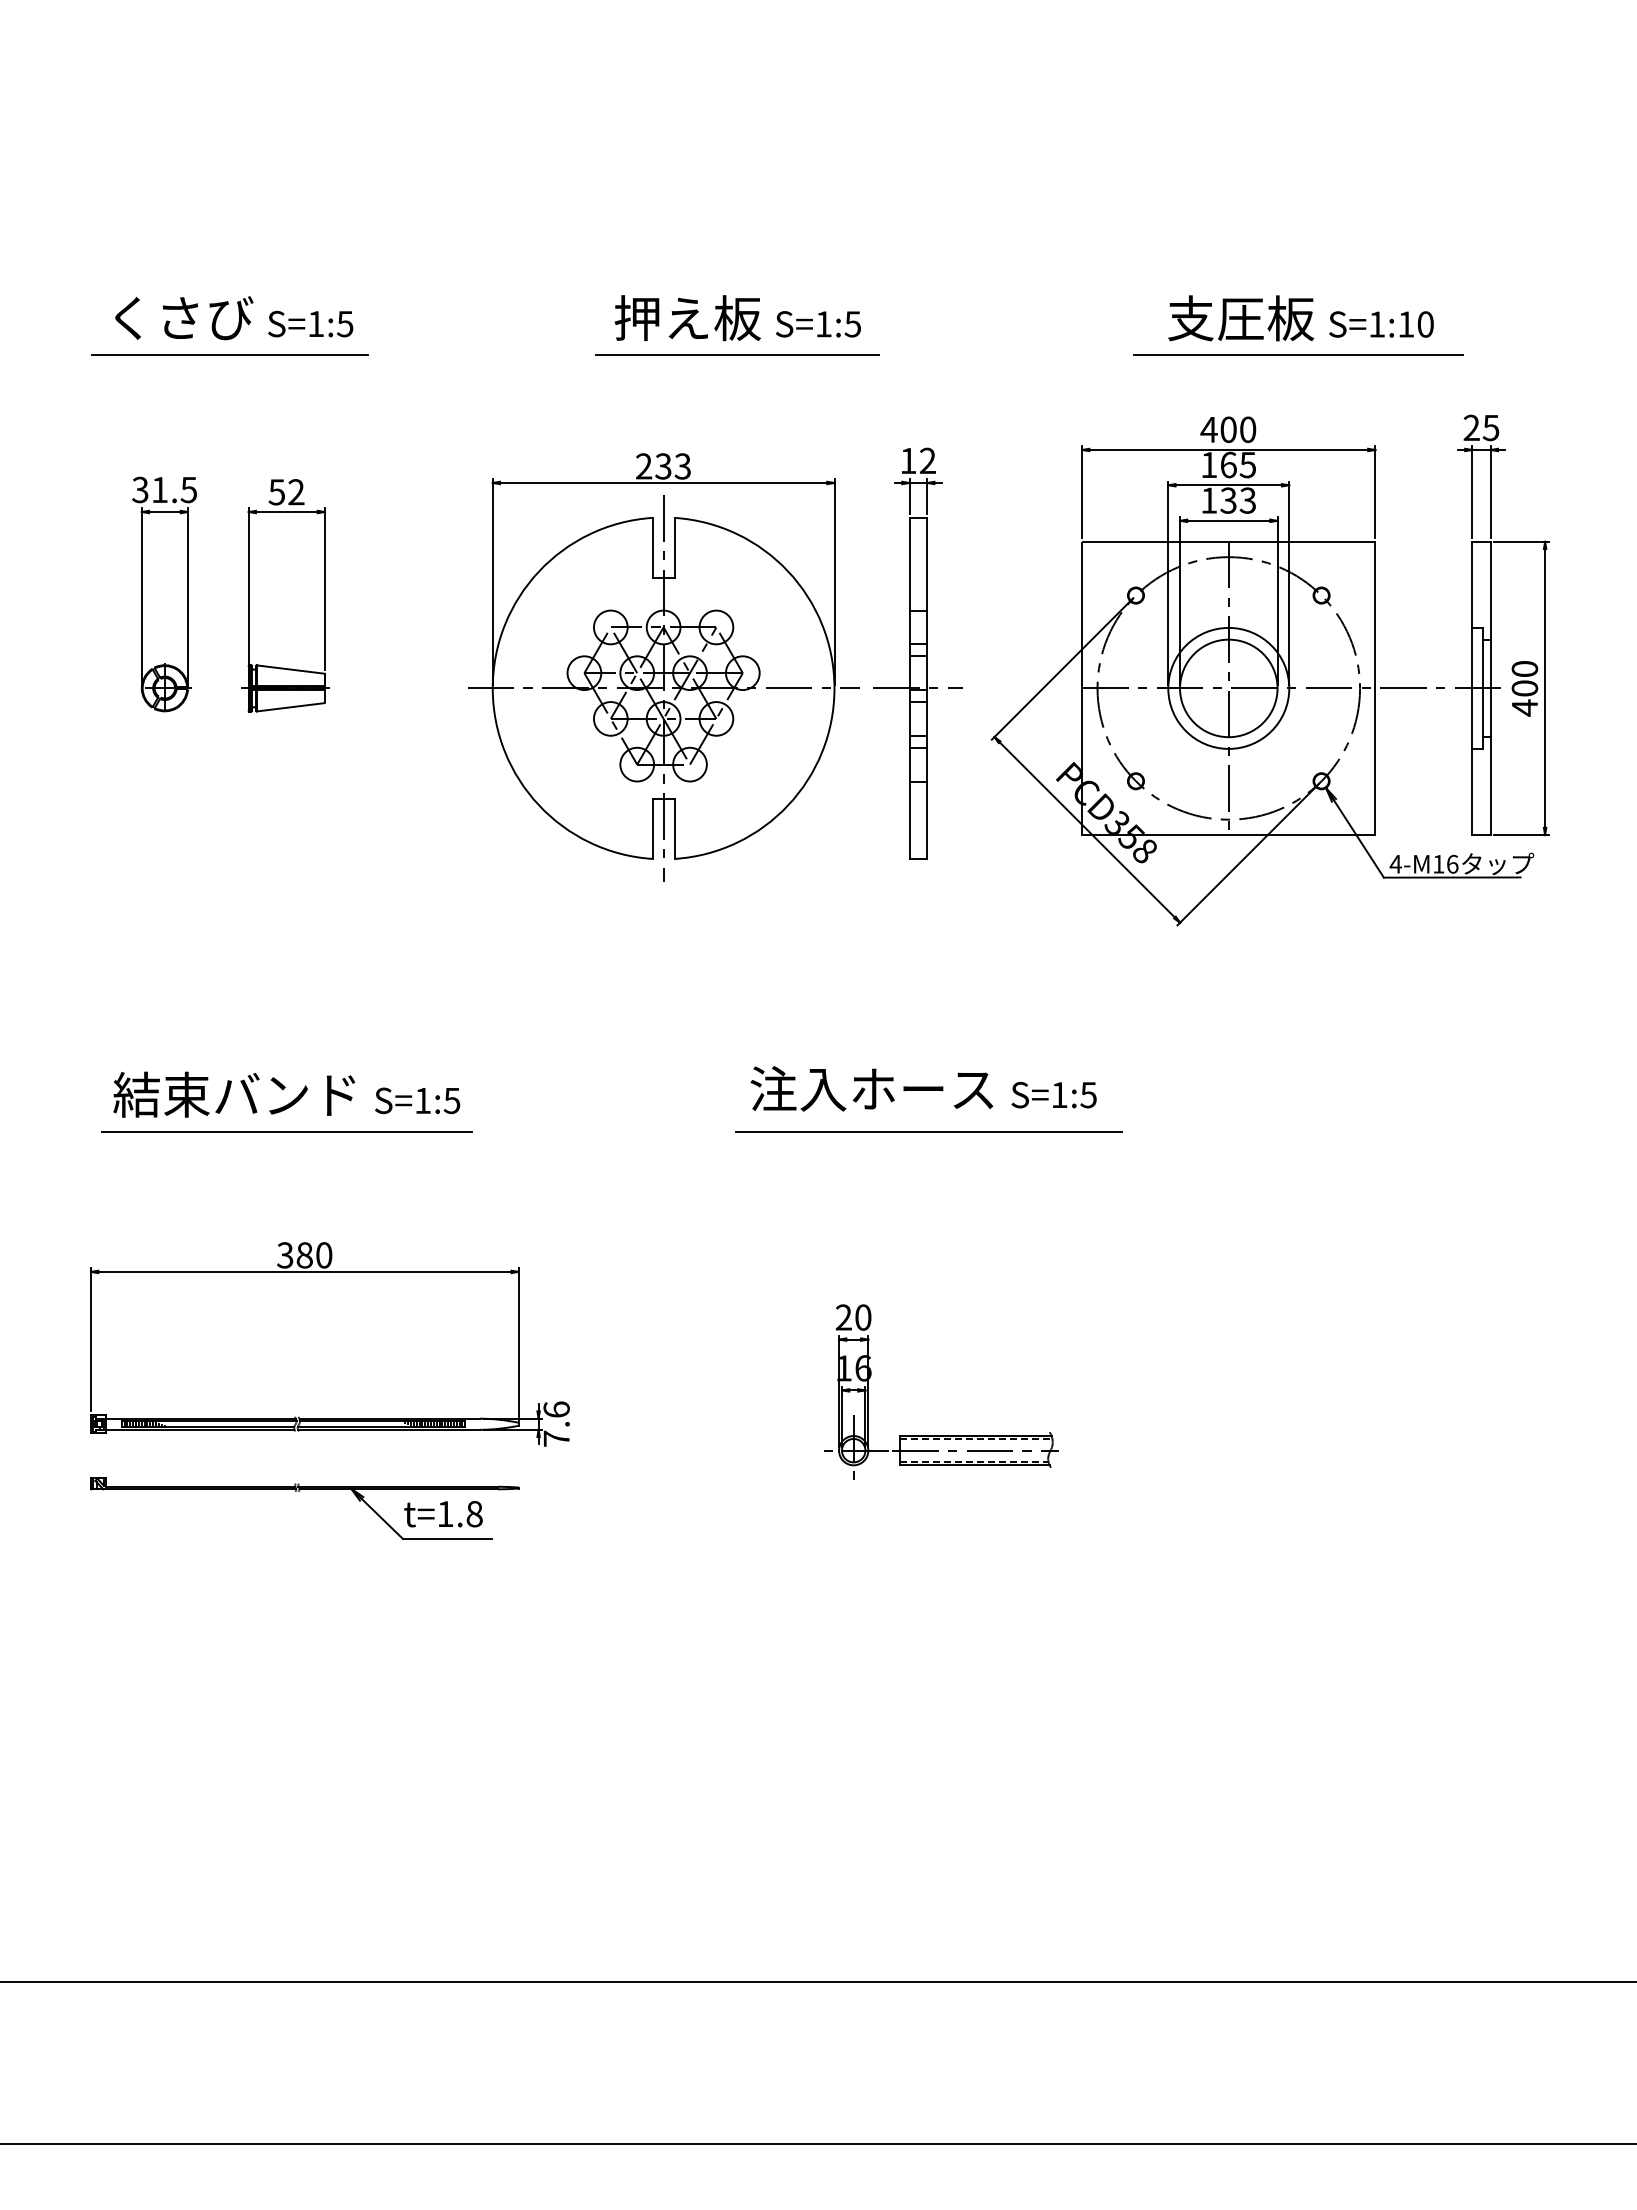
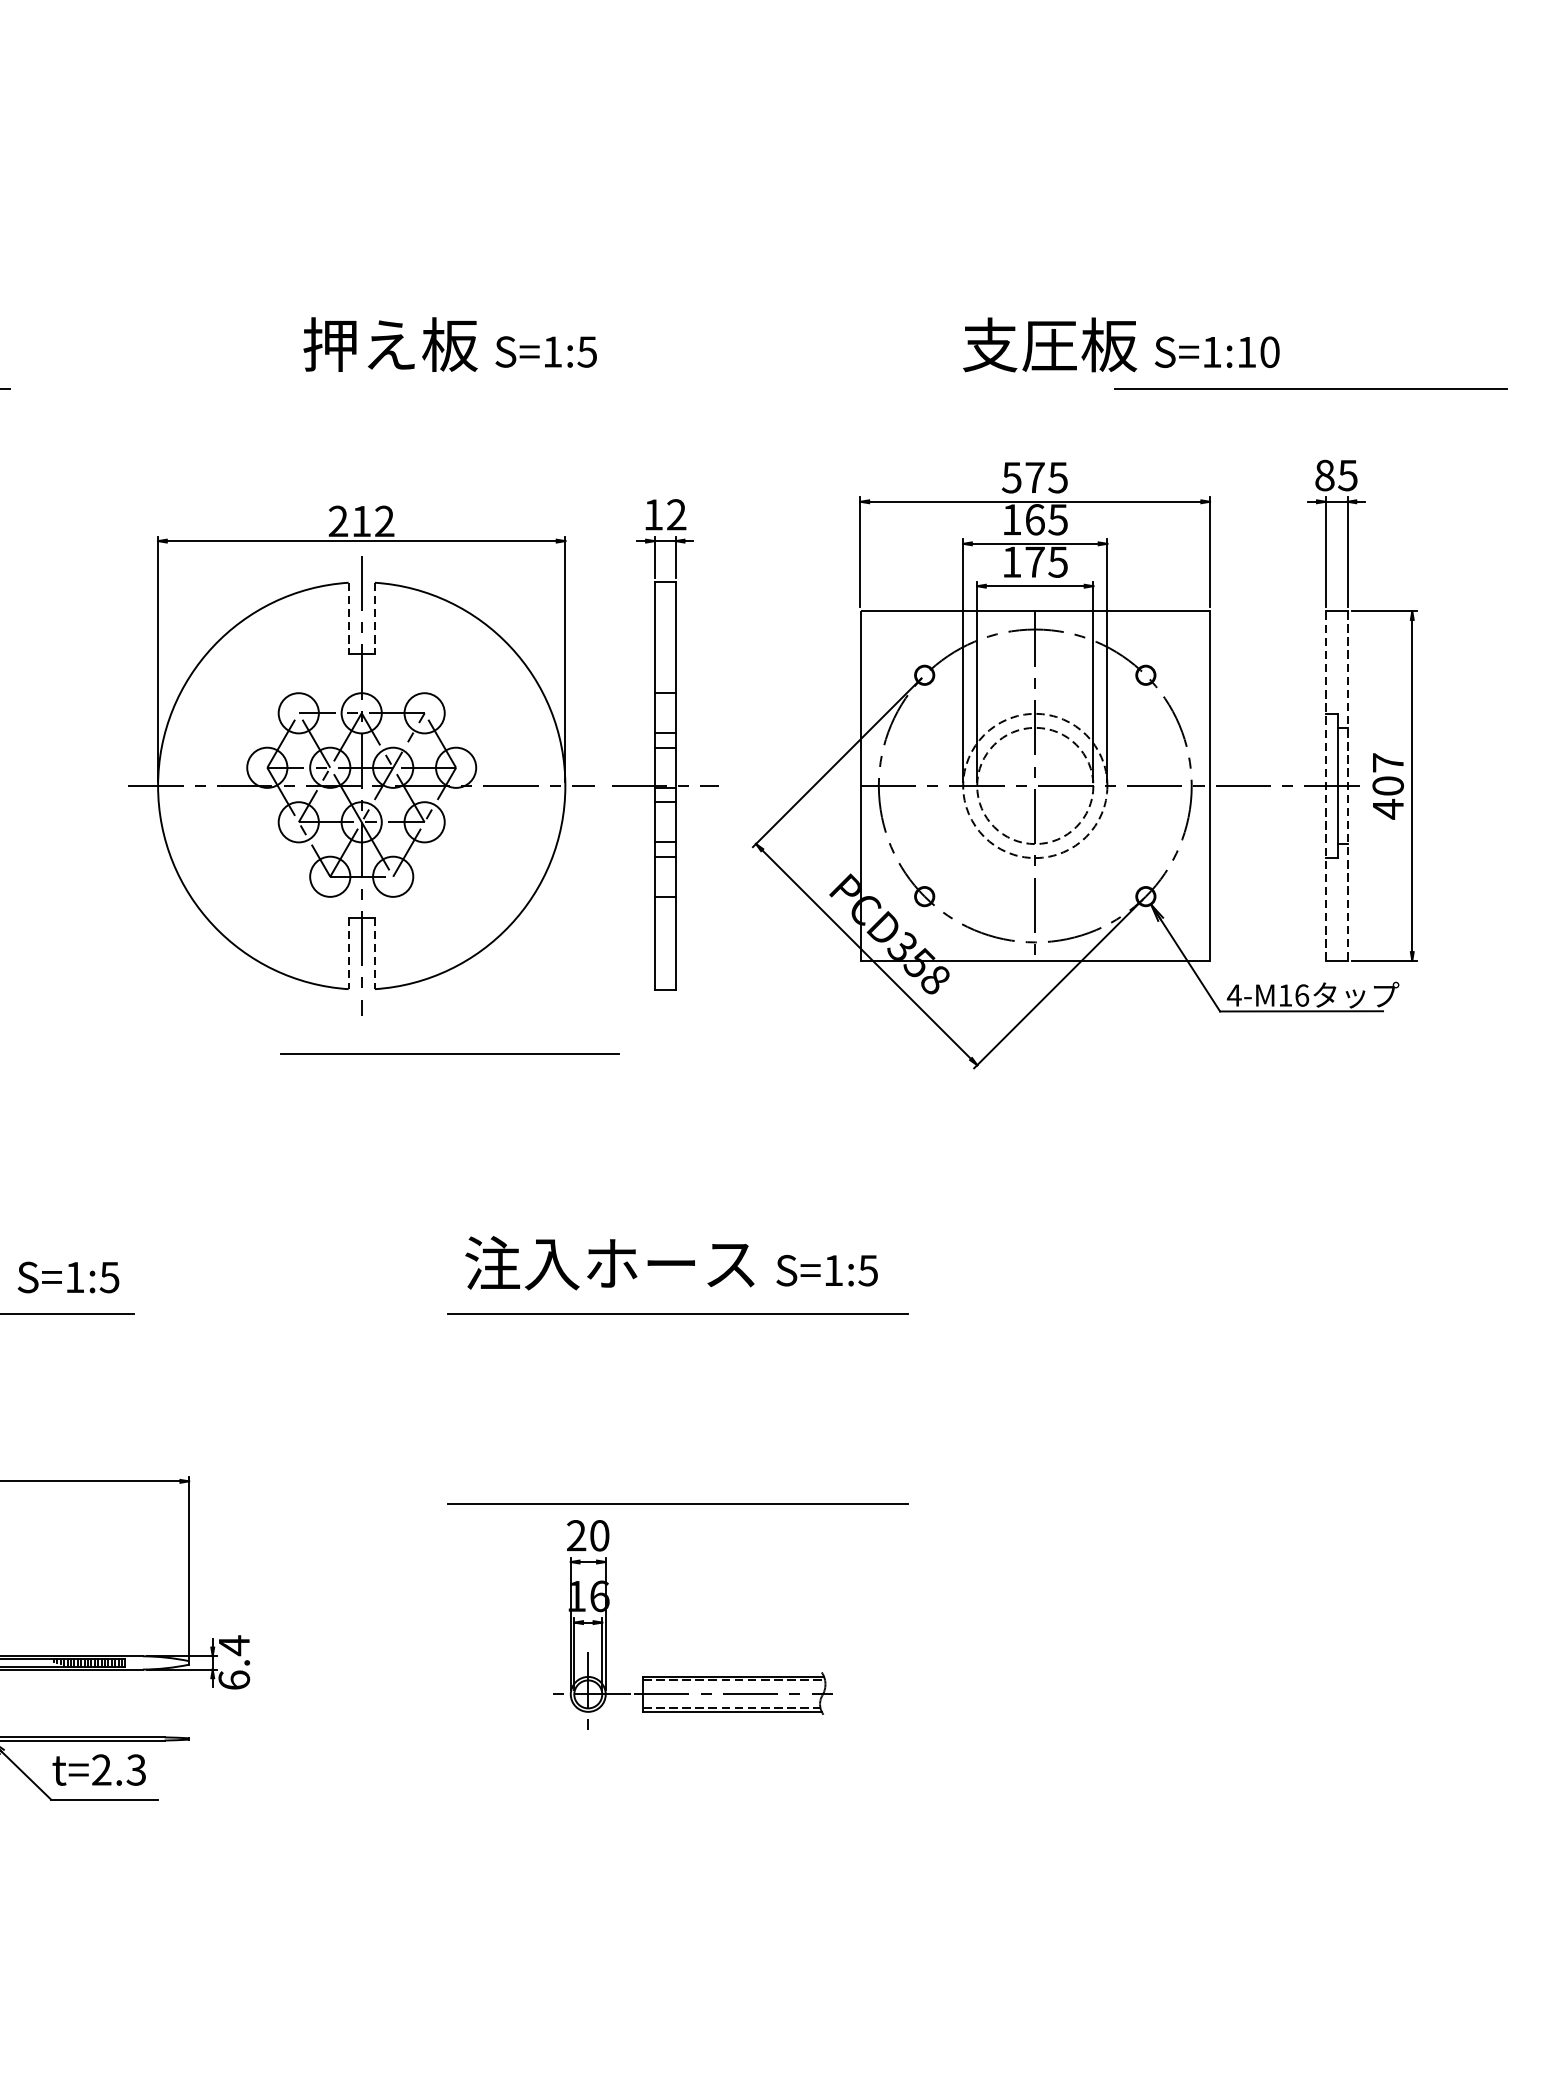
line: (737, 354) -> (449, 1053), moved
line: (1298, 354) -> (1311, 387), moved
text: (1471, 427) -> (1324, 474), 25 -> 85
text: (1228, 429) -> (1034, 477), 400 -> 575
text: (672, 466) -> (372, 521), 233 -> 212
text: (1237, 500) -> (1045, 561), 133 -> 175
line: (652, 548) -> (348, 619), solid -> dashed
line: (674, 548) -> (374, 619), solid -> dashed
text: (1524, 668) -> (1387, 762), 400 -> 407
circle: (1228, 687) -> (1034, 784), solid -> dashed
circle: (1228, 688) -> (1034, 786), solid -> dashed
line: (1472, 688) -> (1325, 786), solid -> dashed
line: (1490, 688) -> (1347, 786), solid -> dashed
line: (652, 829) -> (348, 954), solid -> dashed
line: (674, 829) -> (374, 954), solid -> dashed
line: (928, 1290) -> (677, 1503), added
text: (556, 1423) -> (234, 1662), 7.6 -> 6.4
text: (459, 1514) -> (118, 1770), t=1.8 -> t=2.3

